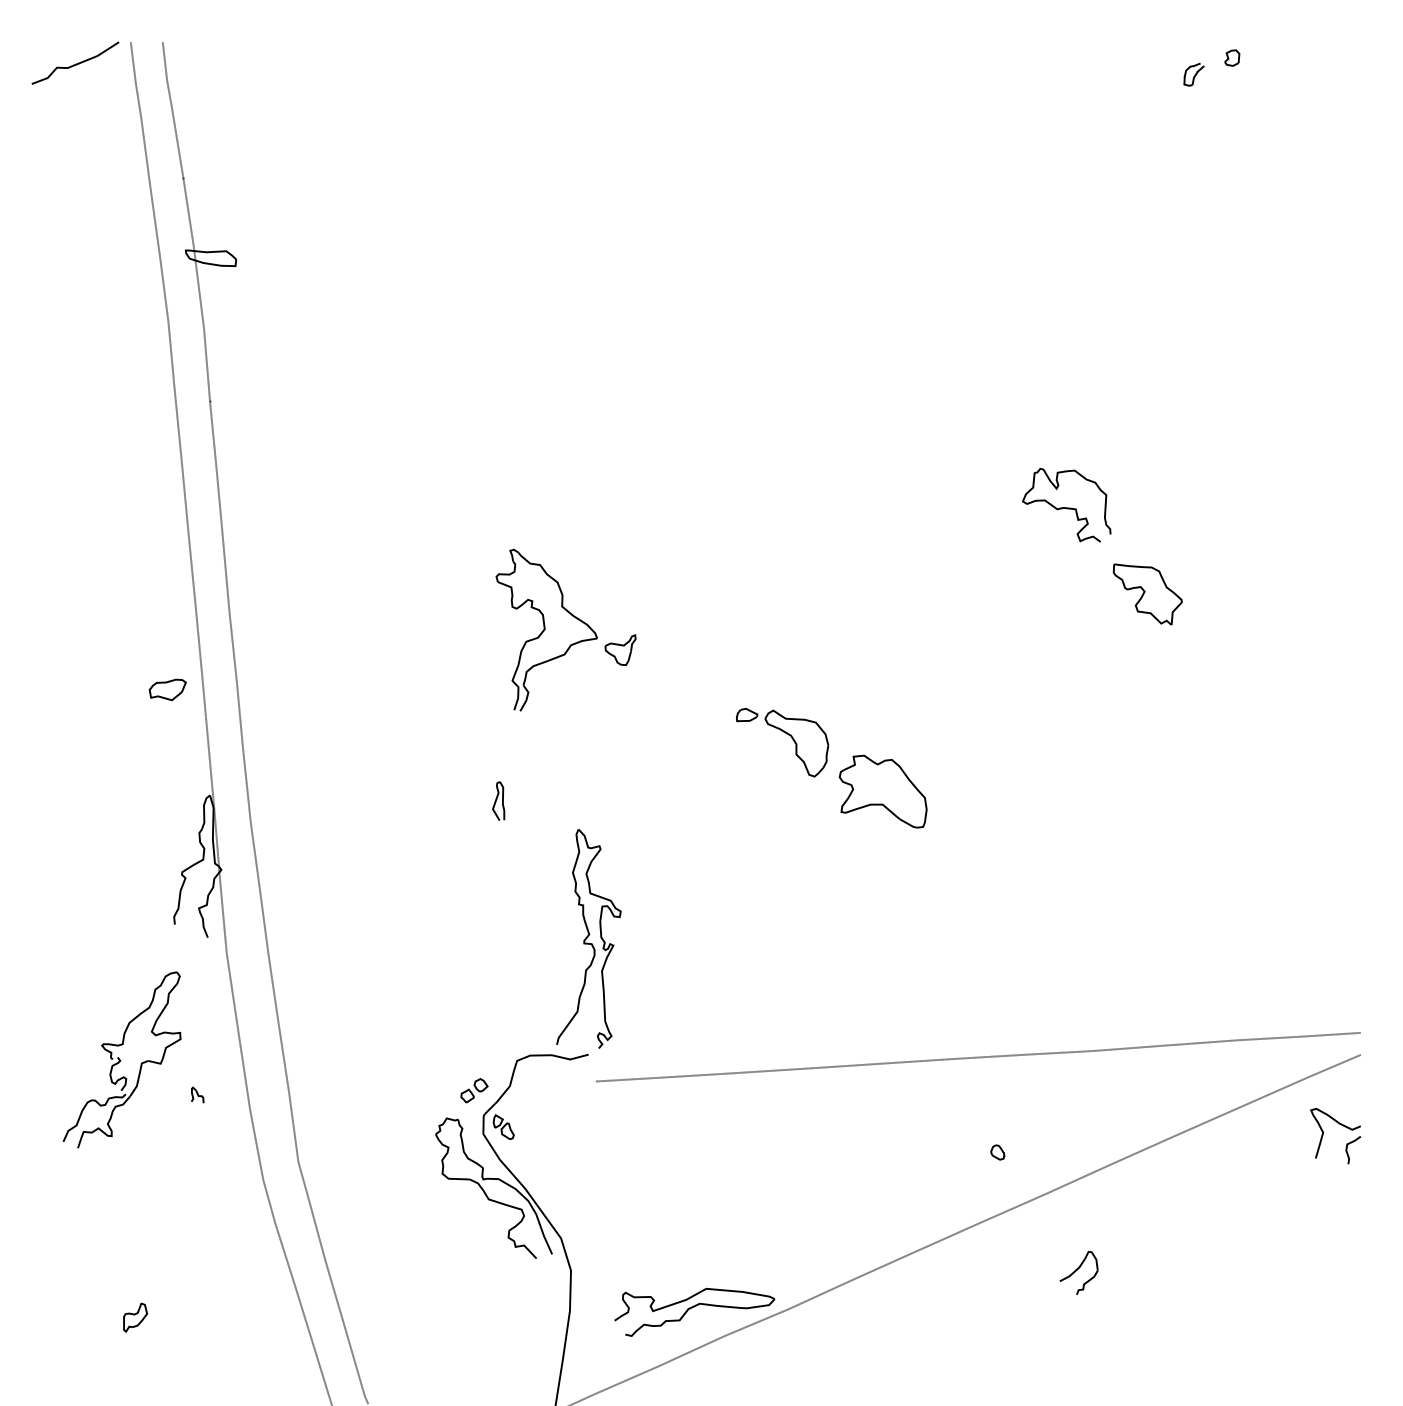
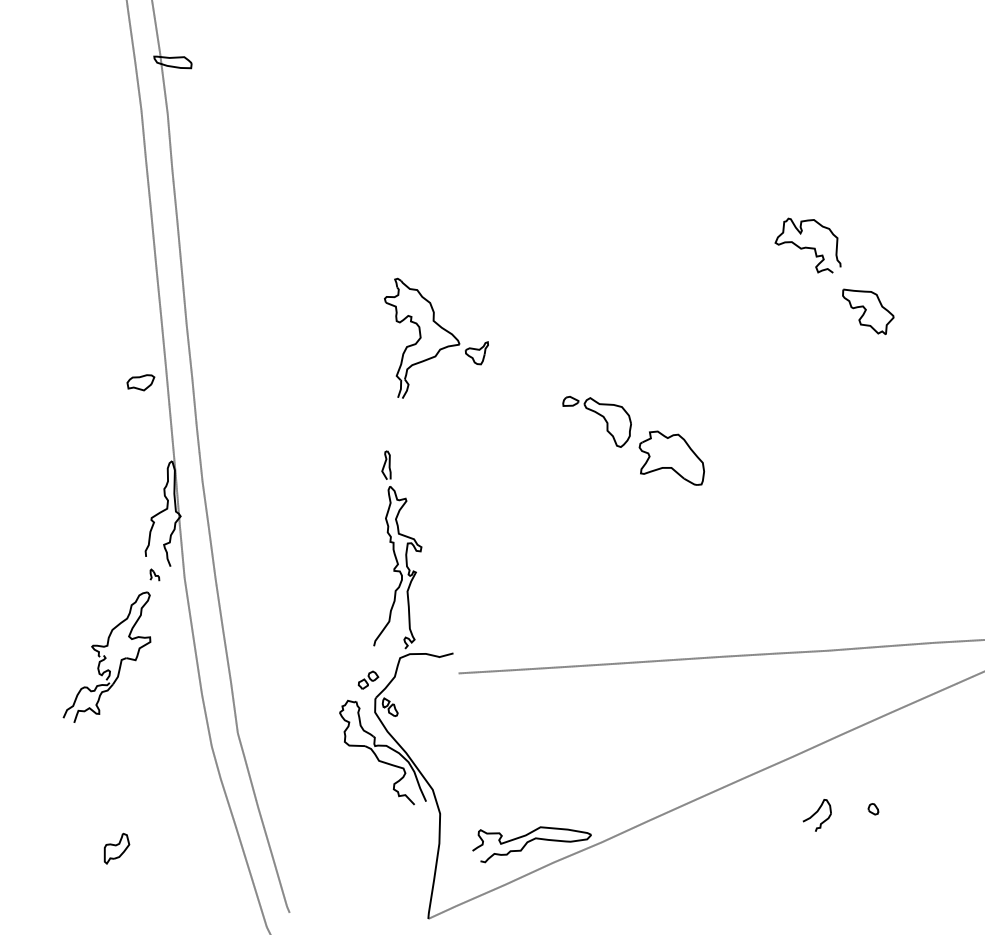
part: (588, 938) -> (397, 567), moved
part: (197, 1094) -> (154, 574), moved
part: (997, 1152) -> (873, 809), moved
part: (135, 1317) -> (116, 848), size x1.43

